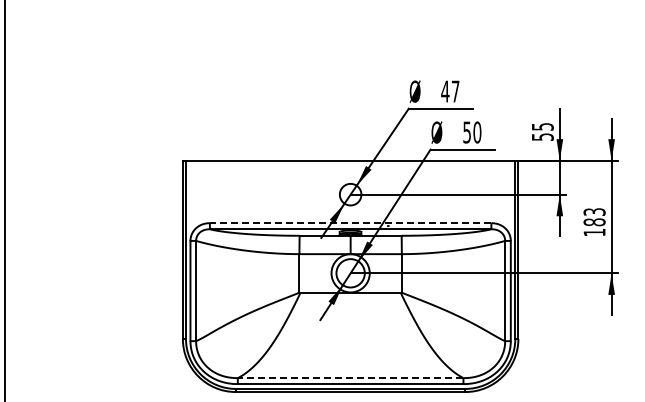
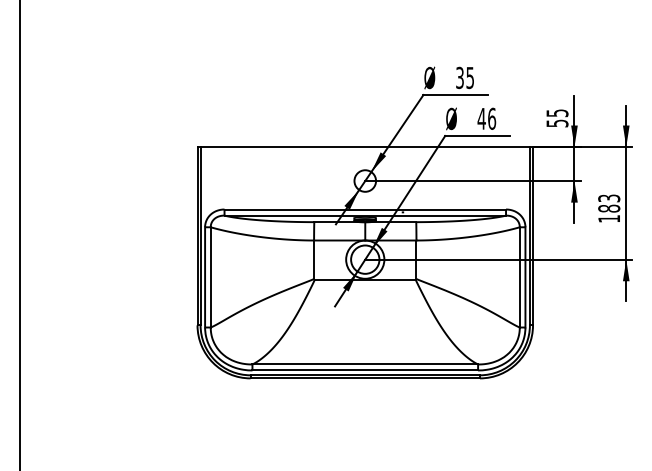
text: (449, 91) -> (464, 77), 47 -> 35
text: (471, 132) -> (486, 118), 50 -> 46
line: (350, 223) -> (365, 209), dashed -> solid
line: (350, 378) -> (365, 364), dashed -> solid

